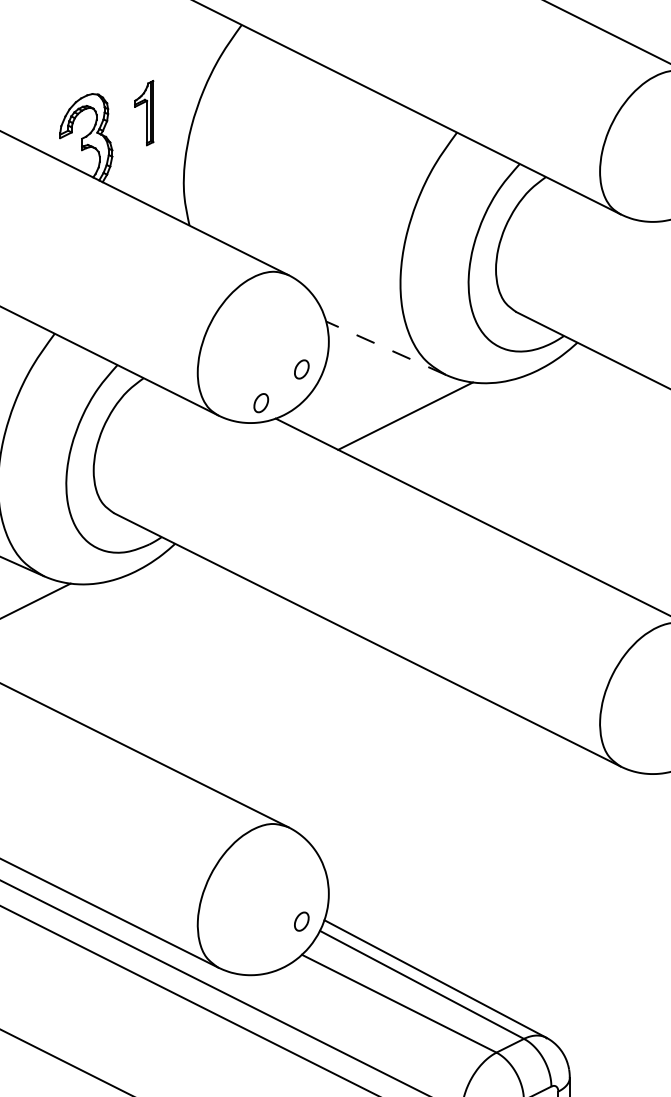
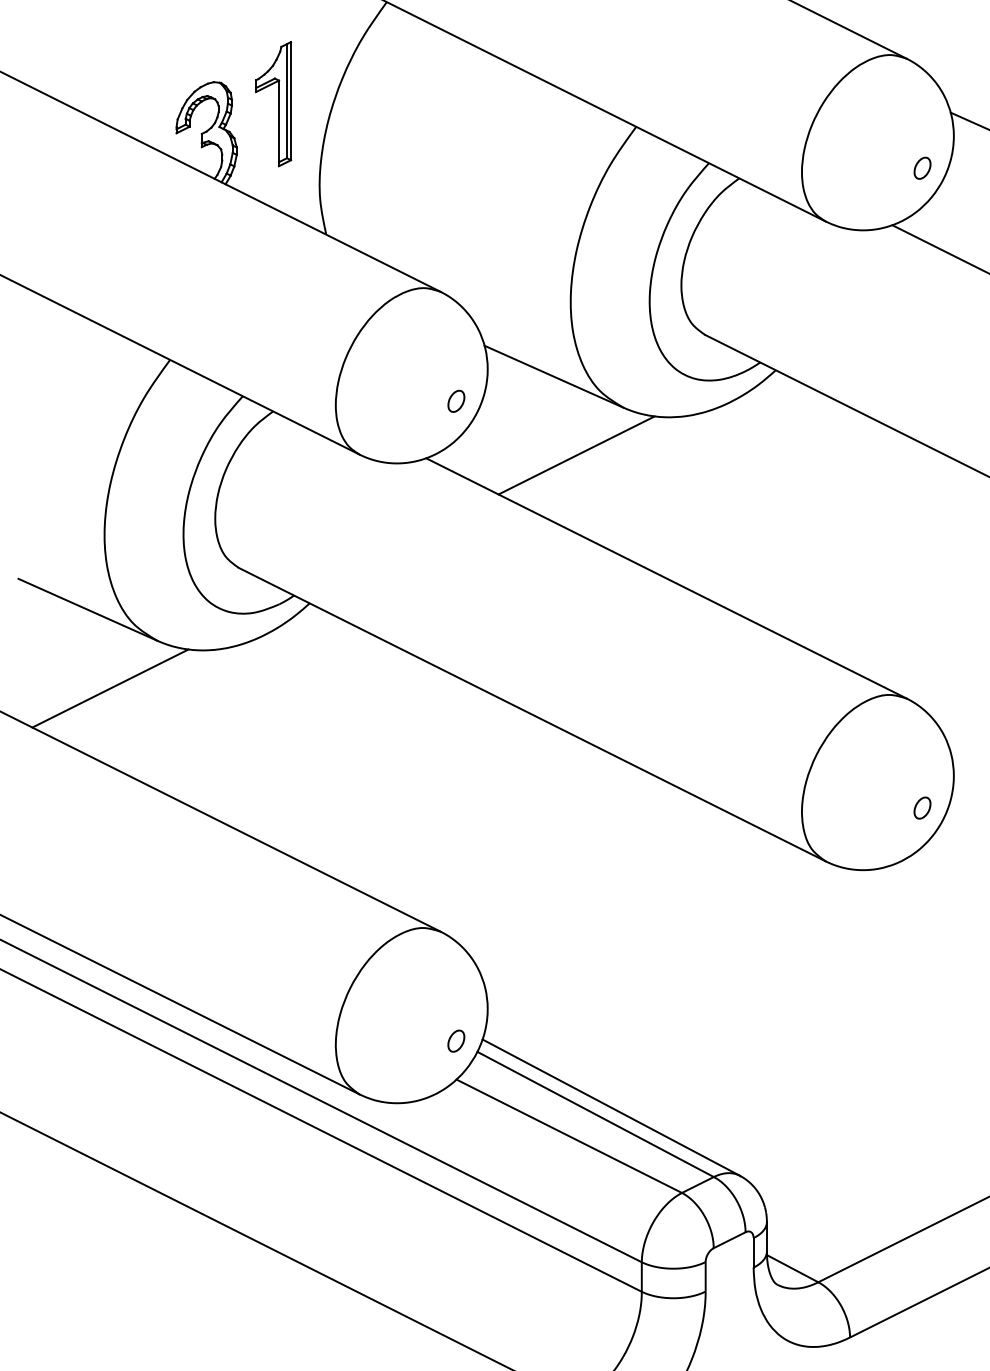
part: (143, 113) -> (273, 104), size x1.67
line: (385, 348) -> (553, 376), dashed -> solid
part: (261, 402) -> (409, 439), removed

